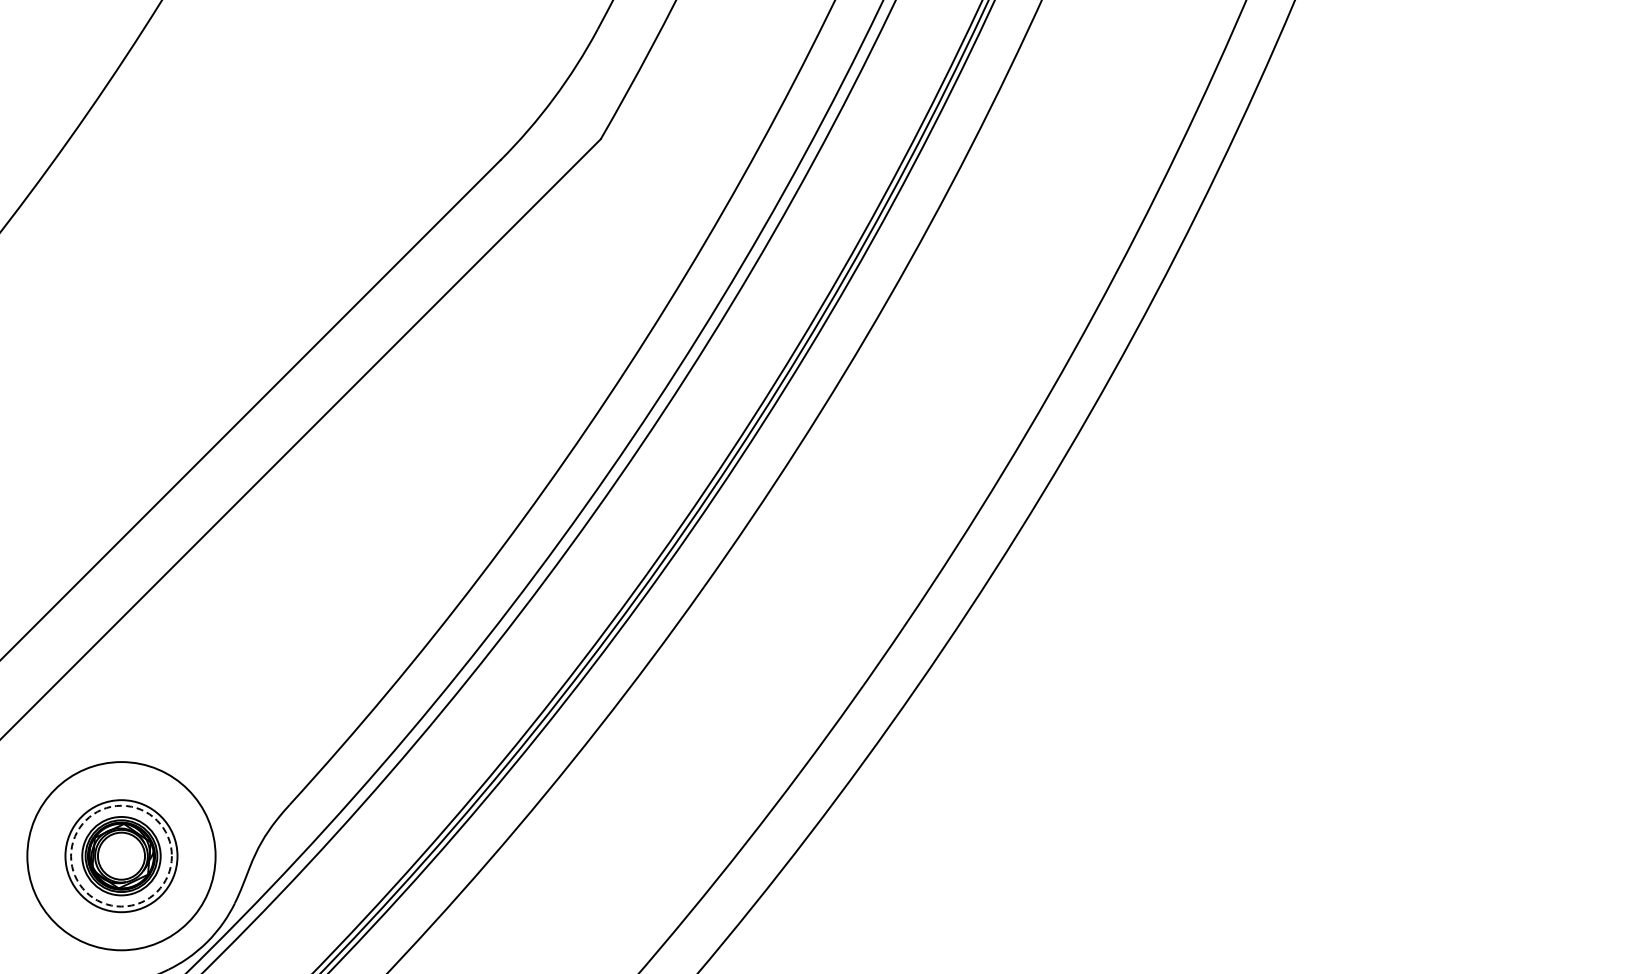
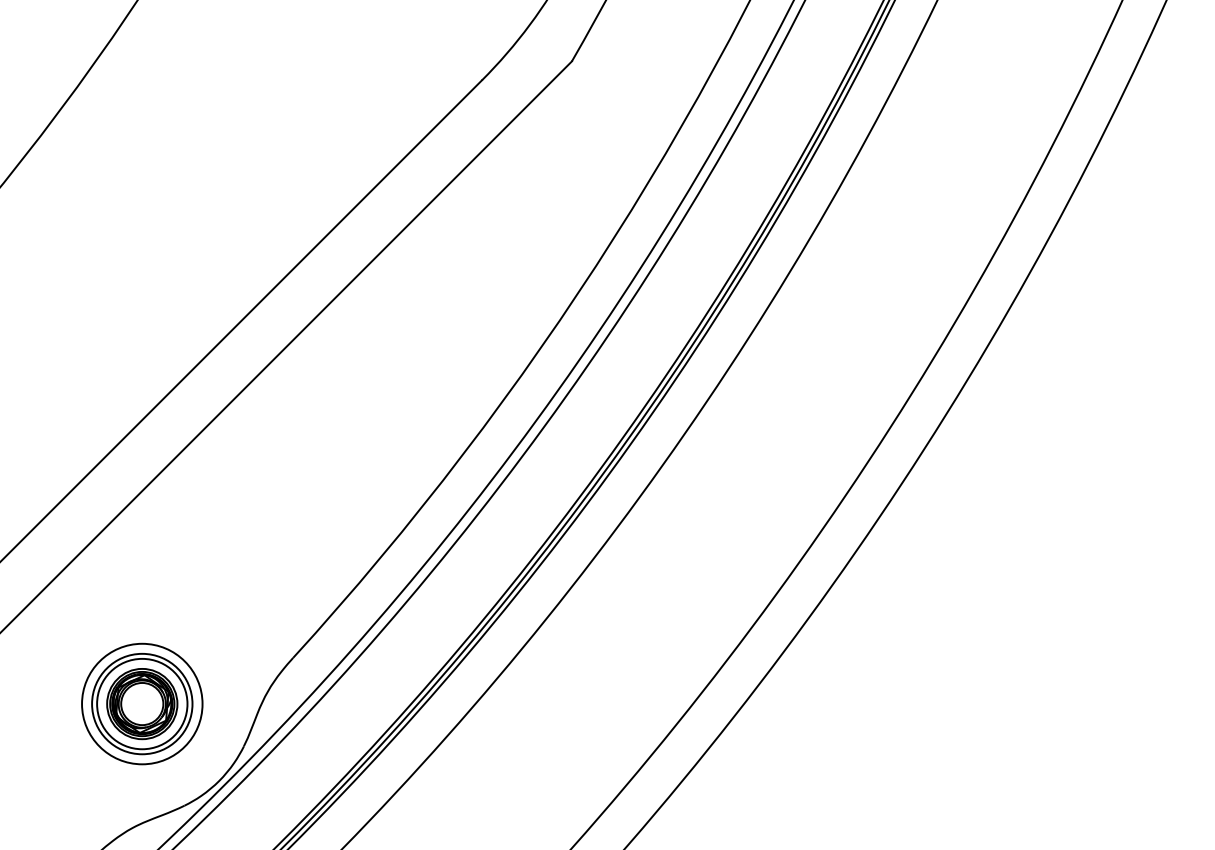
circle: (121, 855) -> (142, 703), dashed -> solid
circle: (121, 855) -> (142, 703), size x0.71

